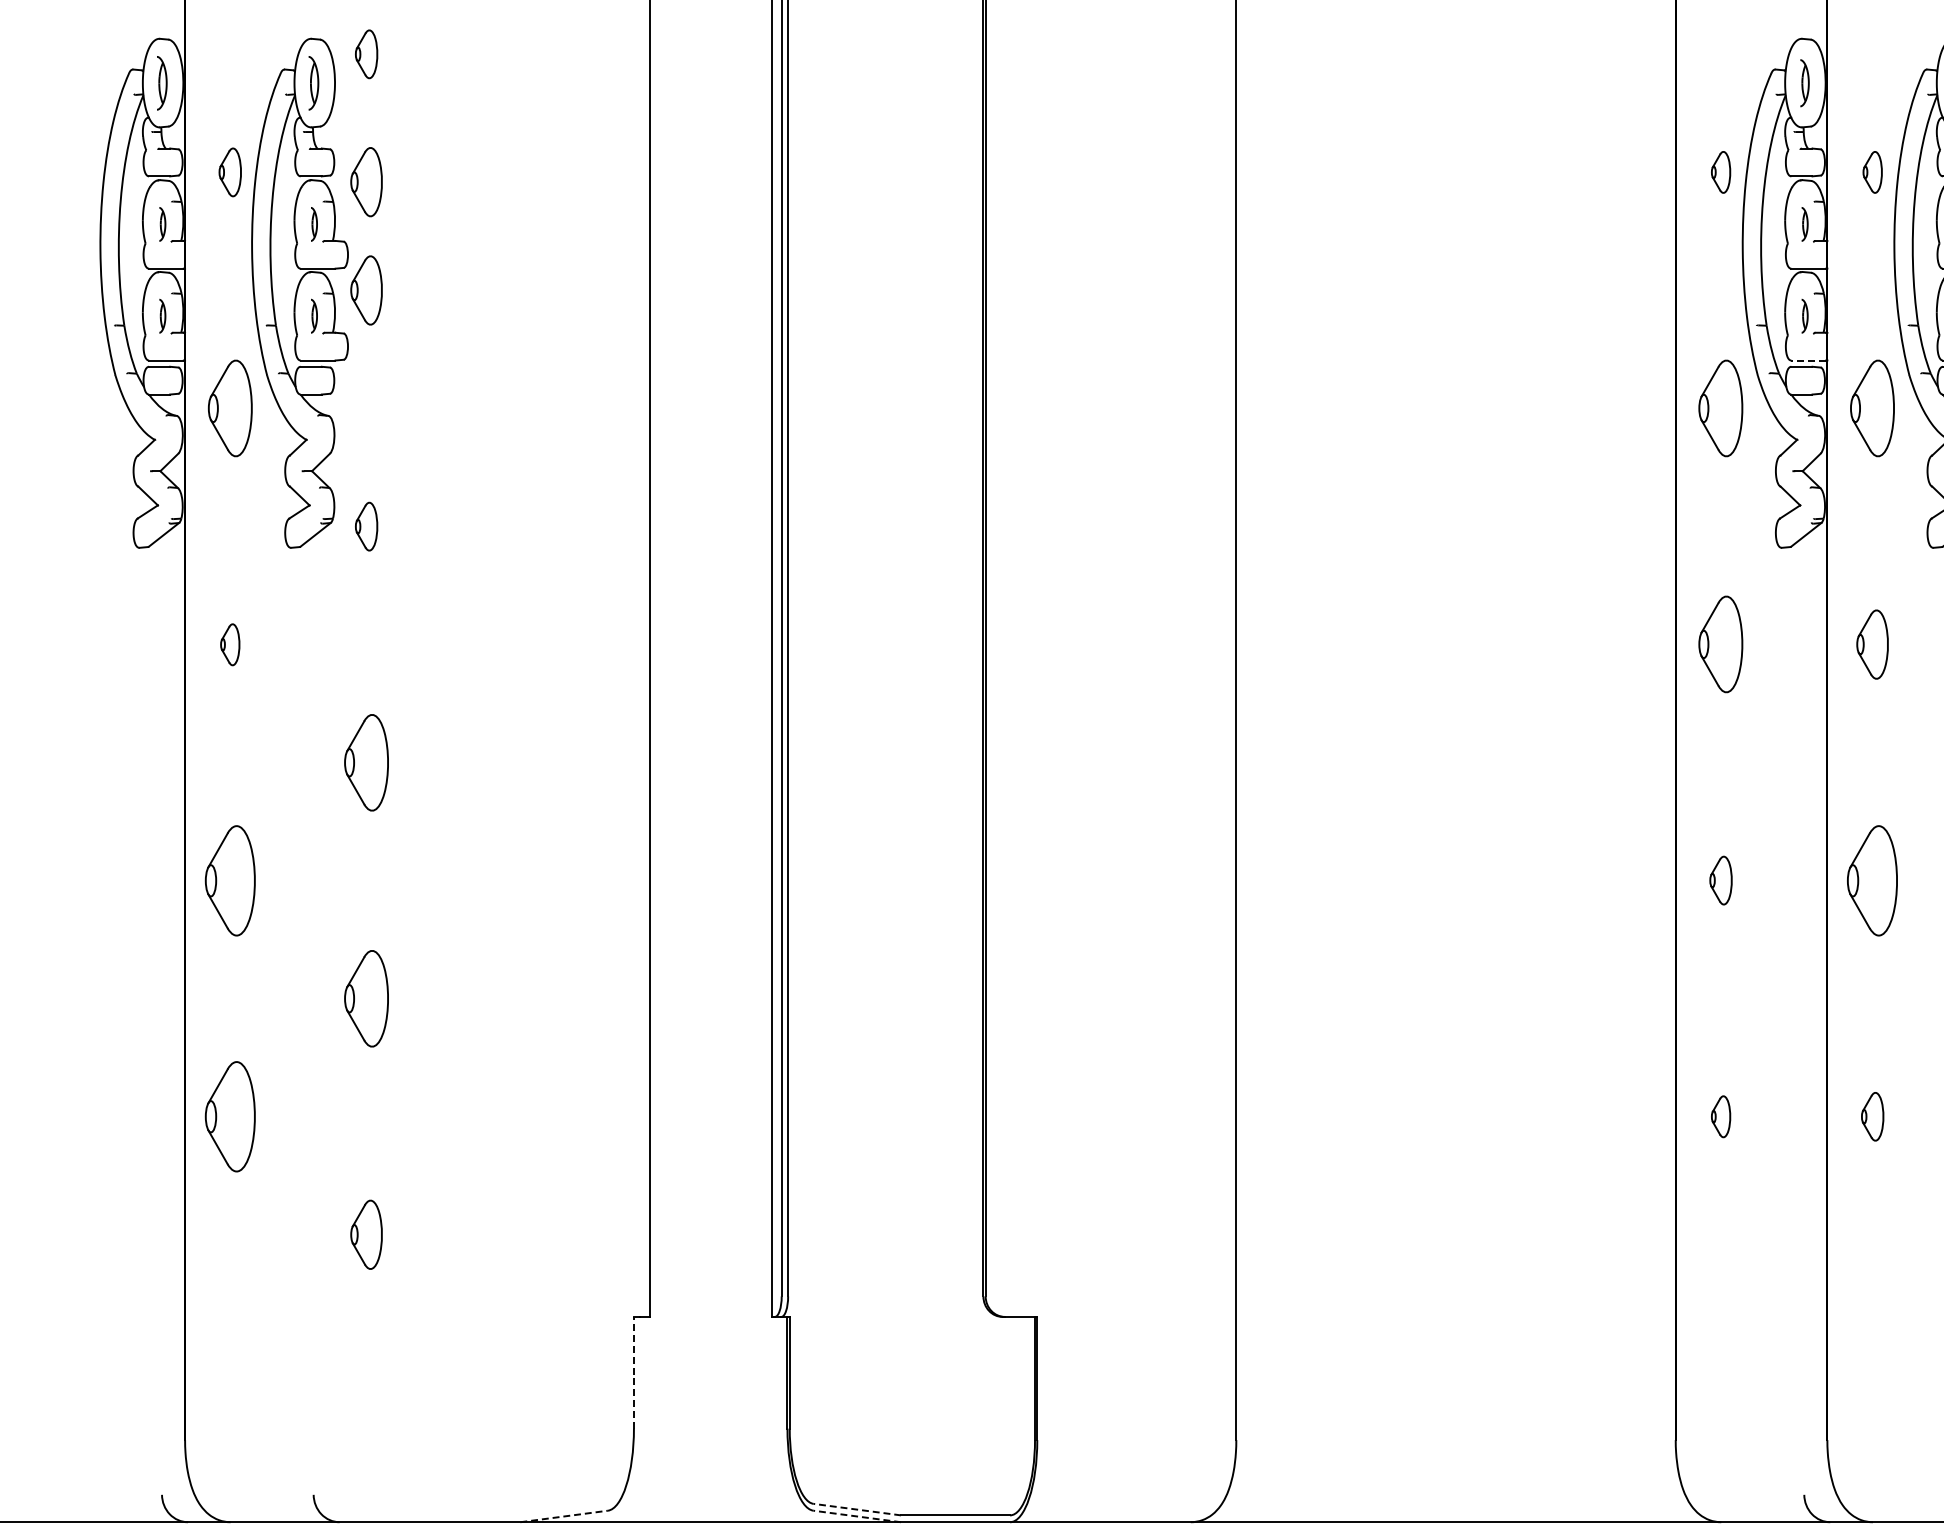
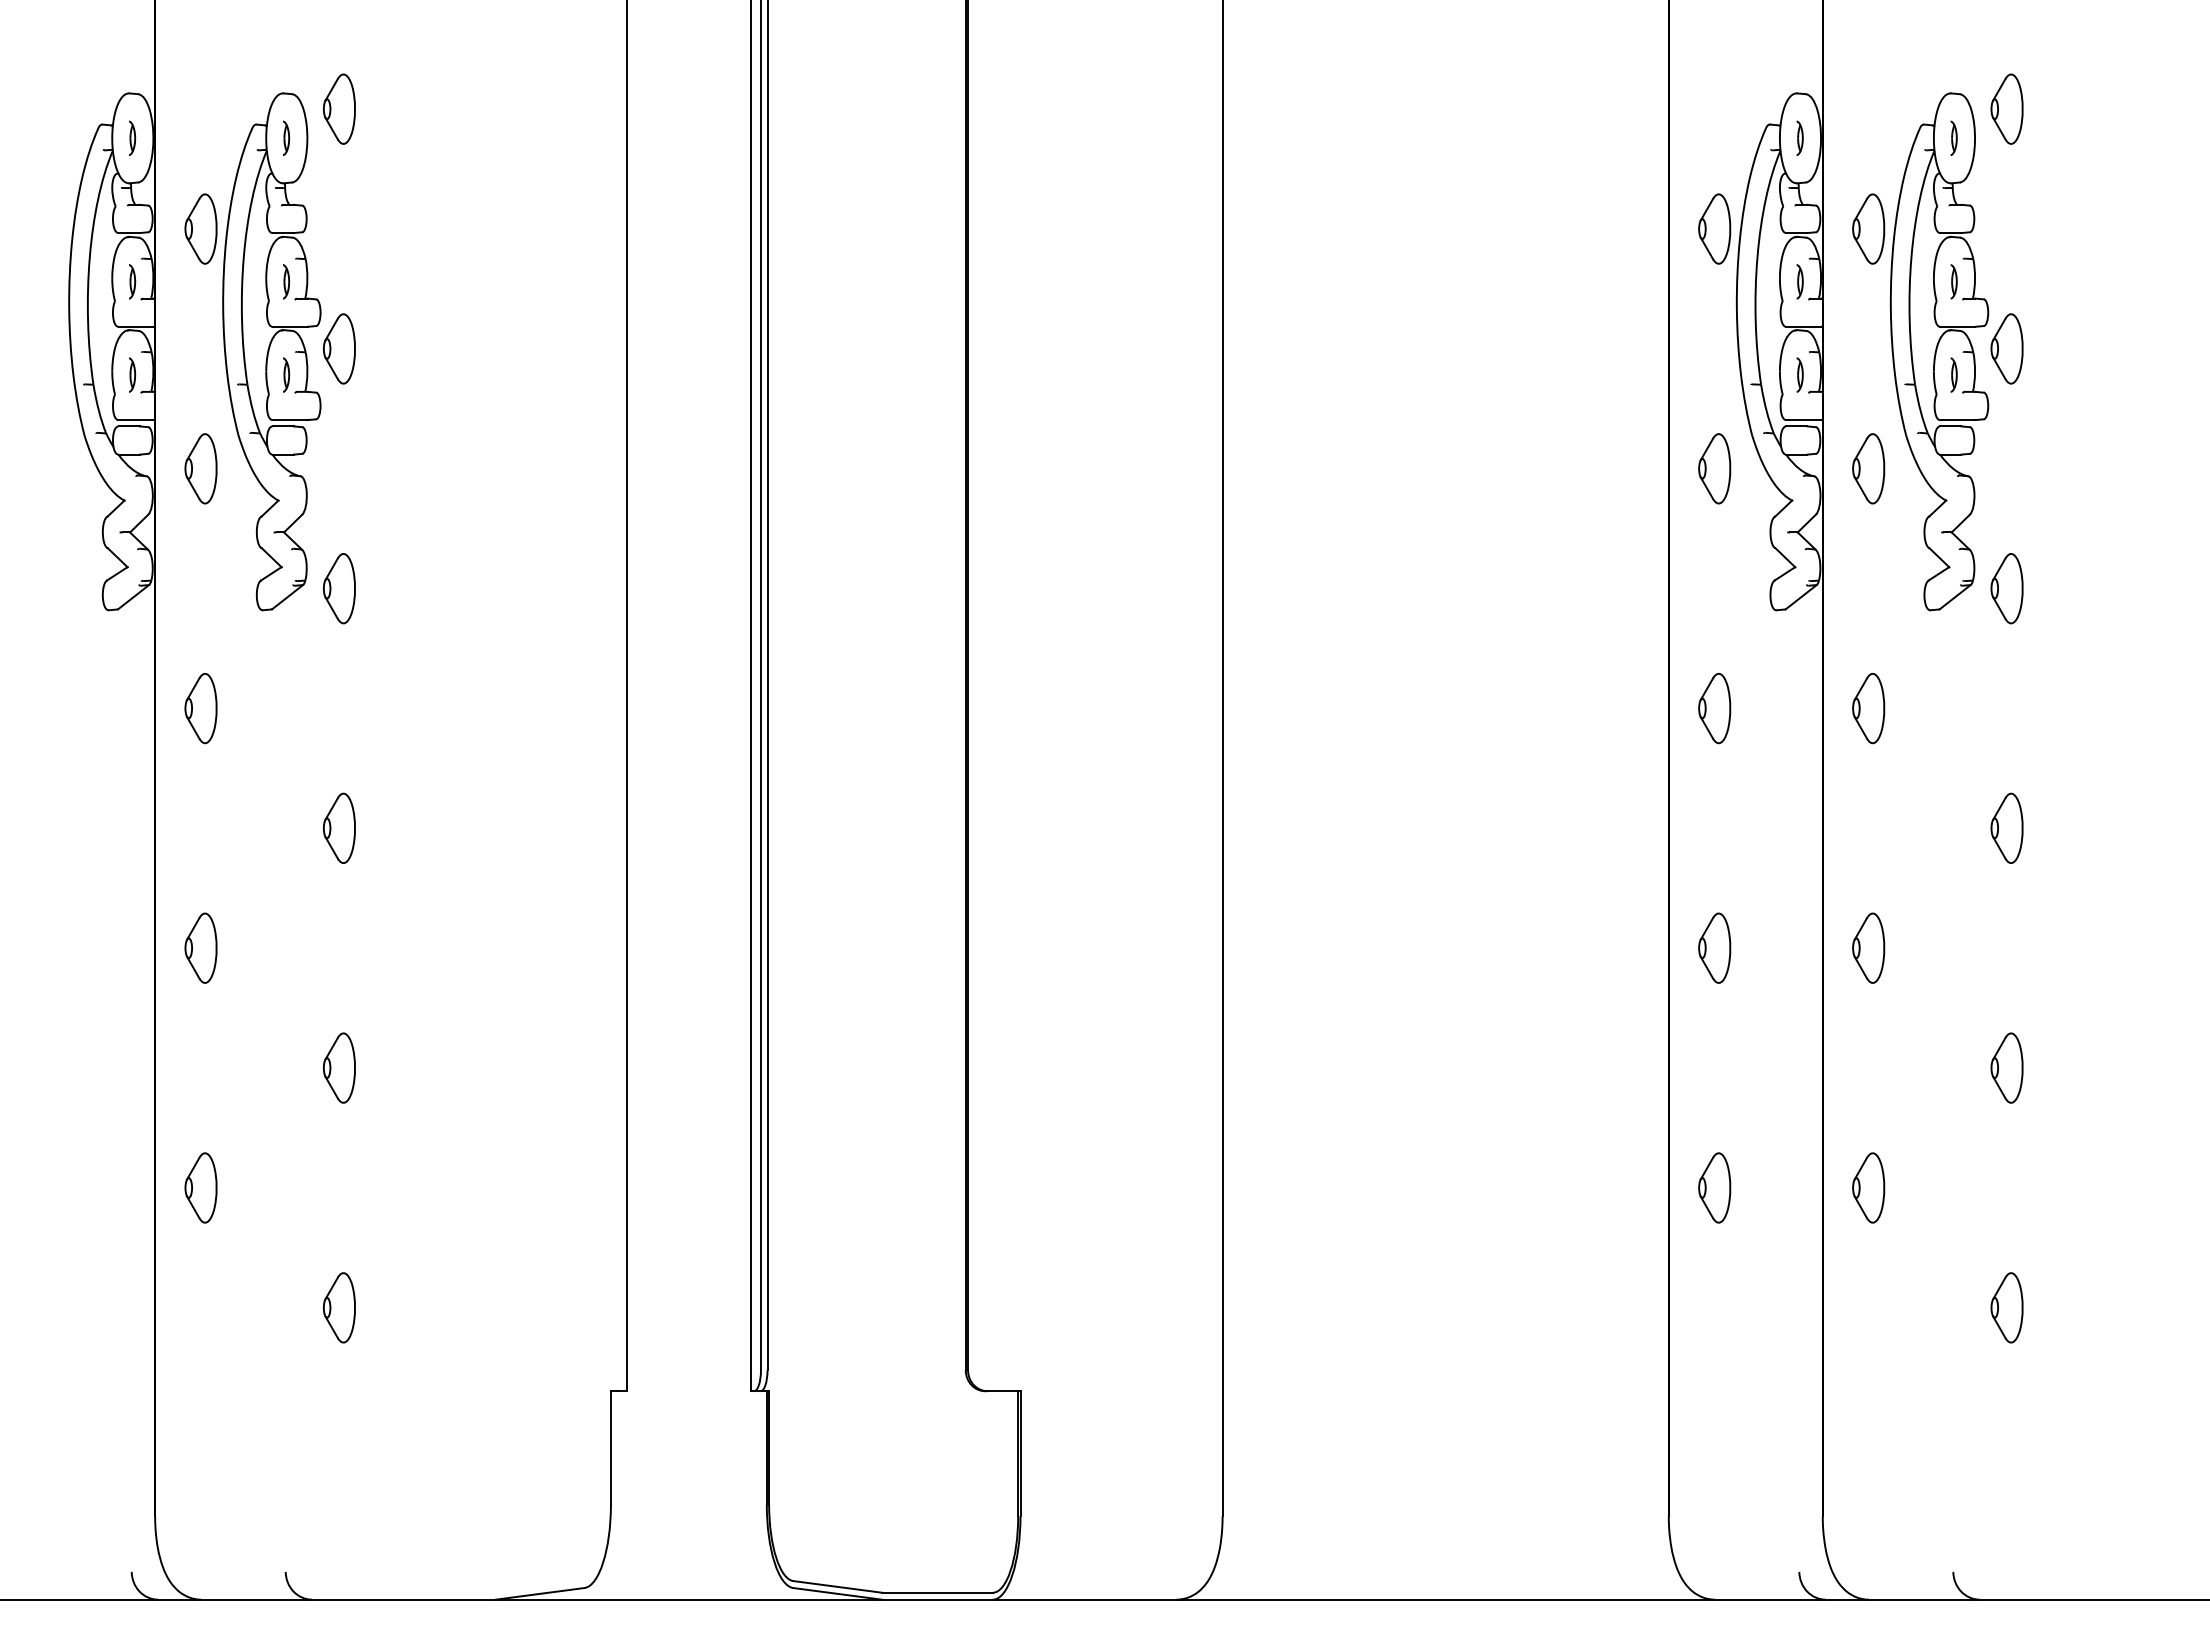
part: (366, 53) -> (339, 108), size x1.43
part: (162, 82) -> (132, 137), size x0.62
part: (314, 82) -> (286, 137), size x0.62
part: (1804, 82) -> (1799, 137), size x0.71
part: (229, 171) -> (200, 228), size x1.43
part: (1720, 171) -> (1714, 228), size x1.67
part: (1872, 171) -> (1868, 228), size x1.67
part: (366, 181) -> (339, 238), removed
line: (1808, 360) -> (1803, 420), dashed -> solid
part: (229, 408) -> (200, 468), size x0.71
part: (1720, 408) -> (1714, 468), size x0.71
part: (1872, 408) -> (1868, 468), size x0.71
part: (366, 526) -> (339, 588), size x1.43
part: (229, 644) -> (200, 708), size x1.67
part: (1720, 644) -> (1714, 708), size x0.71
part: (366, 761) -> (339, 827), size x0.71
part: (229, 879) -> (200, 947), size x0.62
part: (1720, 879) -> (1714, 947), size x1.43
part: (1872, 879) -> (1868, 947), size x0.62
part: (366, 998) -> (339, 1067), size x0.71
part: (229, 1116) -> (200, 1187), size x0.62
part: (1720, 1116) -> (1714, 1187), size x1.67
part: (1872, 1116) -> (1868, 1187), size x1.43
line: (633, 1372) -> (610, 1447), dashed -> solid
line: (857, 1509) -> (837, 1586), dashed -> solid
line: (564, 1516) -> (540, 1593), dashed -> solid
line: (857, 1516) -> (837, 1593), dashed -> solid

